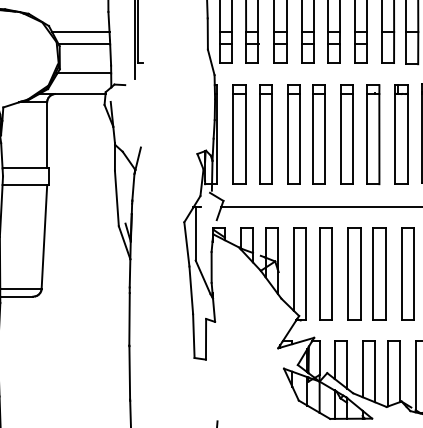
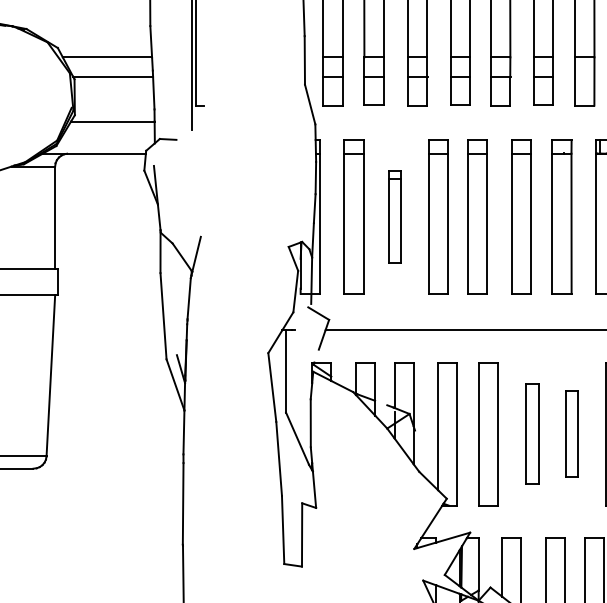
part: (265, 134) -> (394, 216), size x0.6
part: (354, 273) -> (532, 432), size x0.7
part: (379, 273) -> (571, 432), size x0.6

